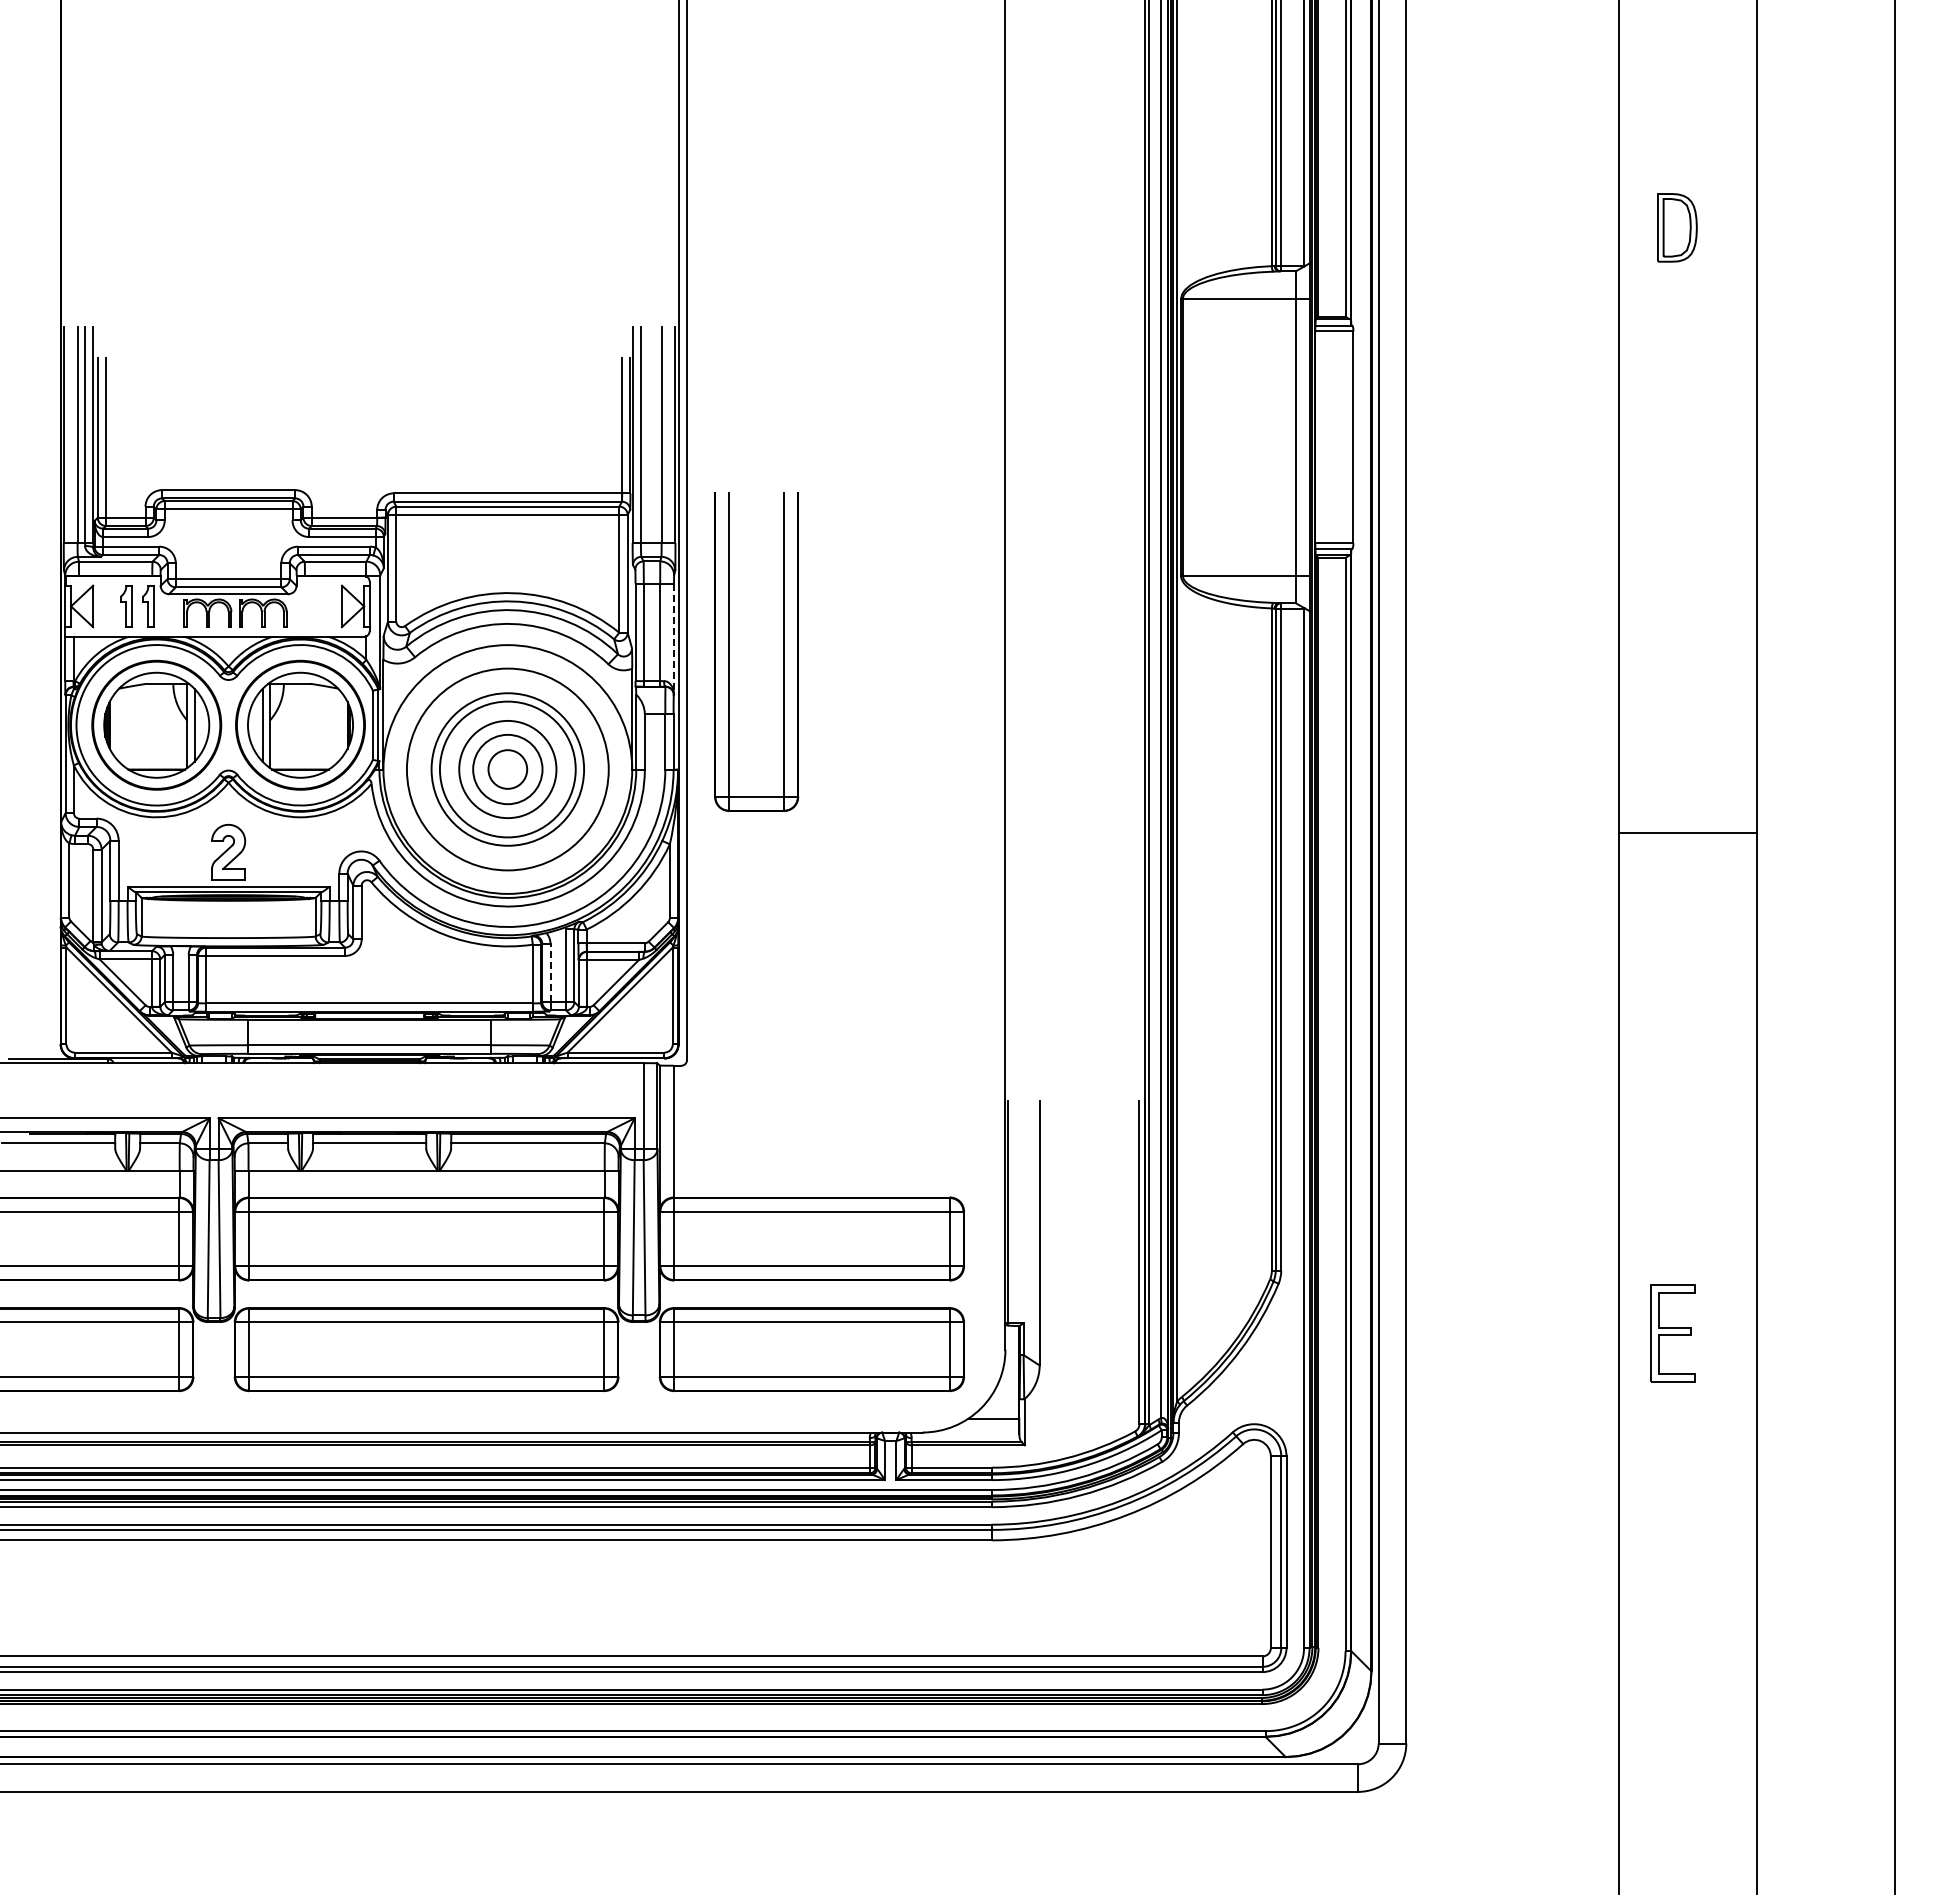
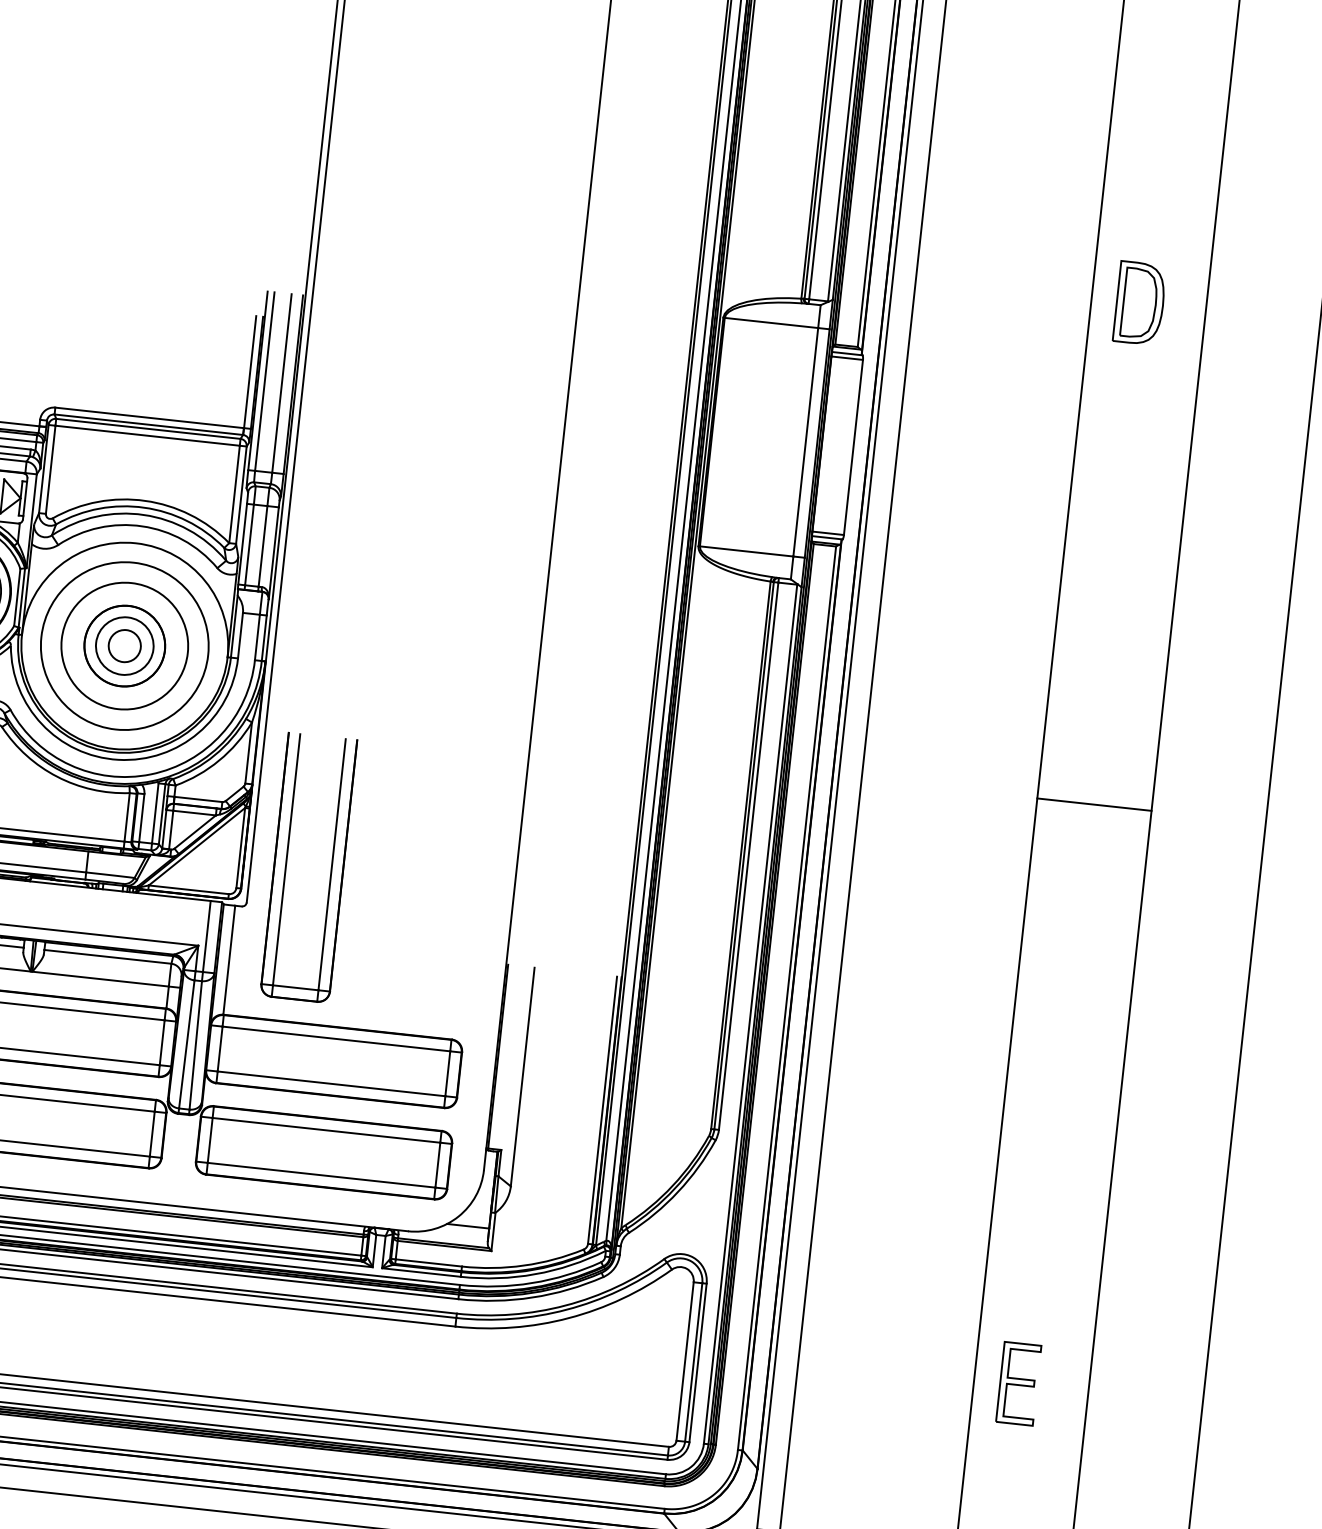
part: (1677, 227) -> (1140, 303), size x1.43
line: (674, 639) -> (274, 553), dashed -> solid
part: (729, 651) -> (286, 865), moved
circle: (507, 769) -> (124, 646), size x0.71
line: (550, 972) -> (141, 817), dashed -> solid
part: (1672, 1333) -> (1018, 1383), moved

